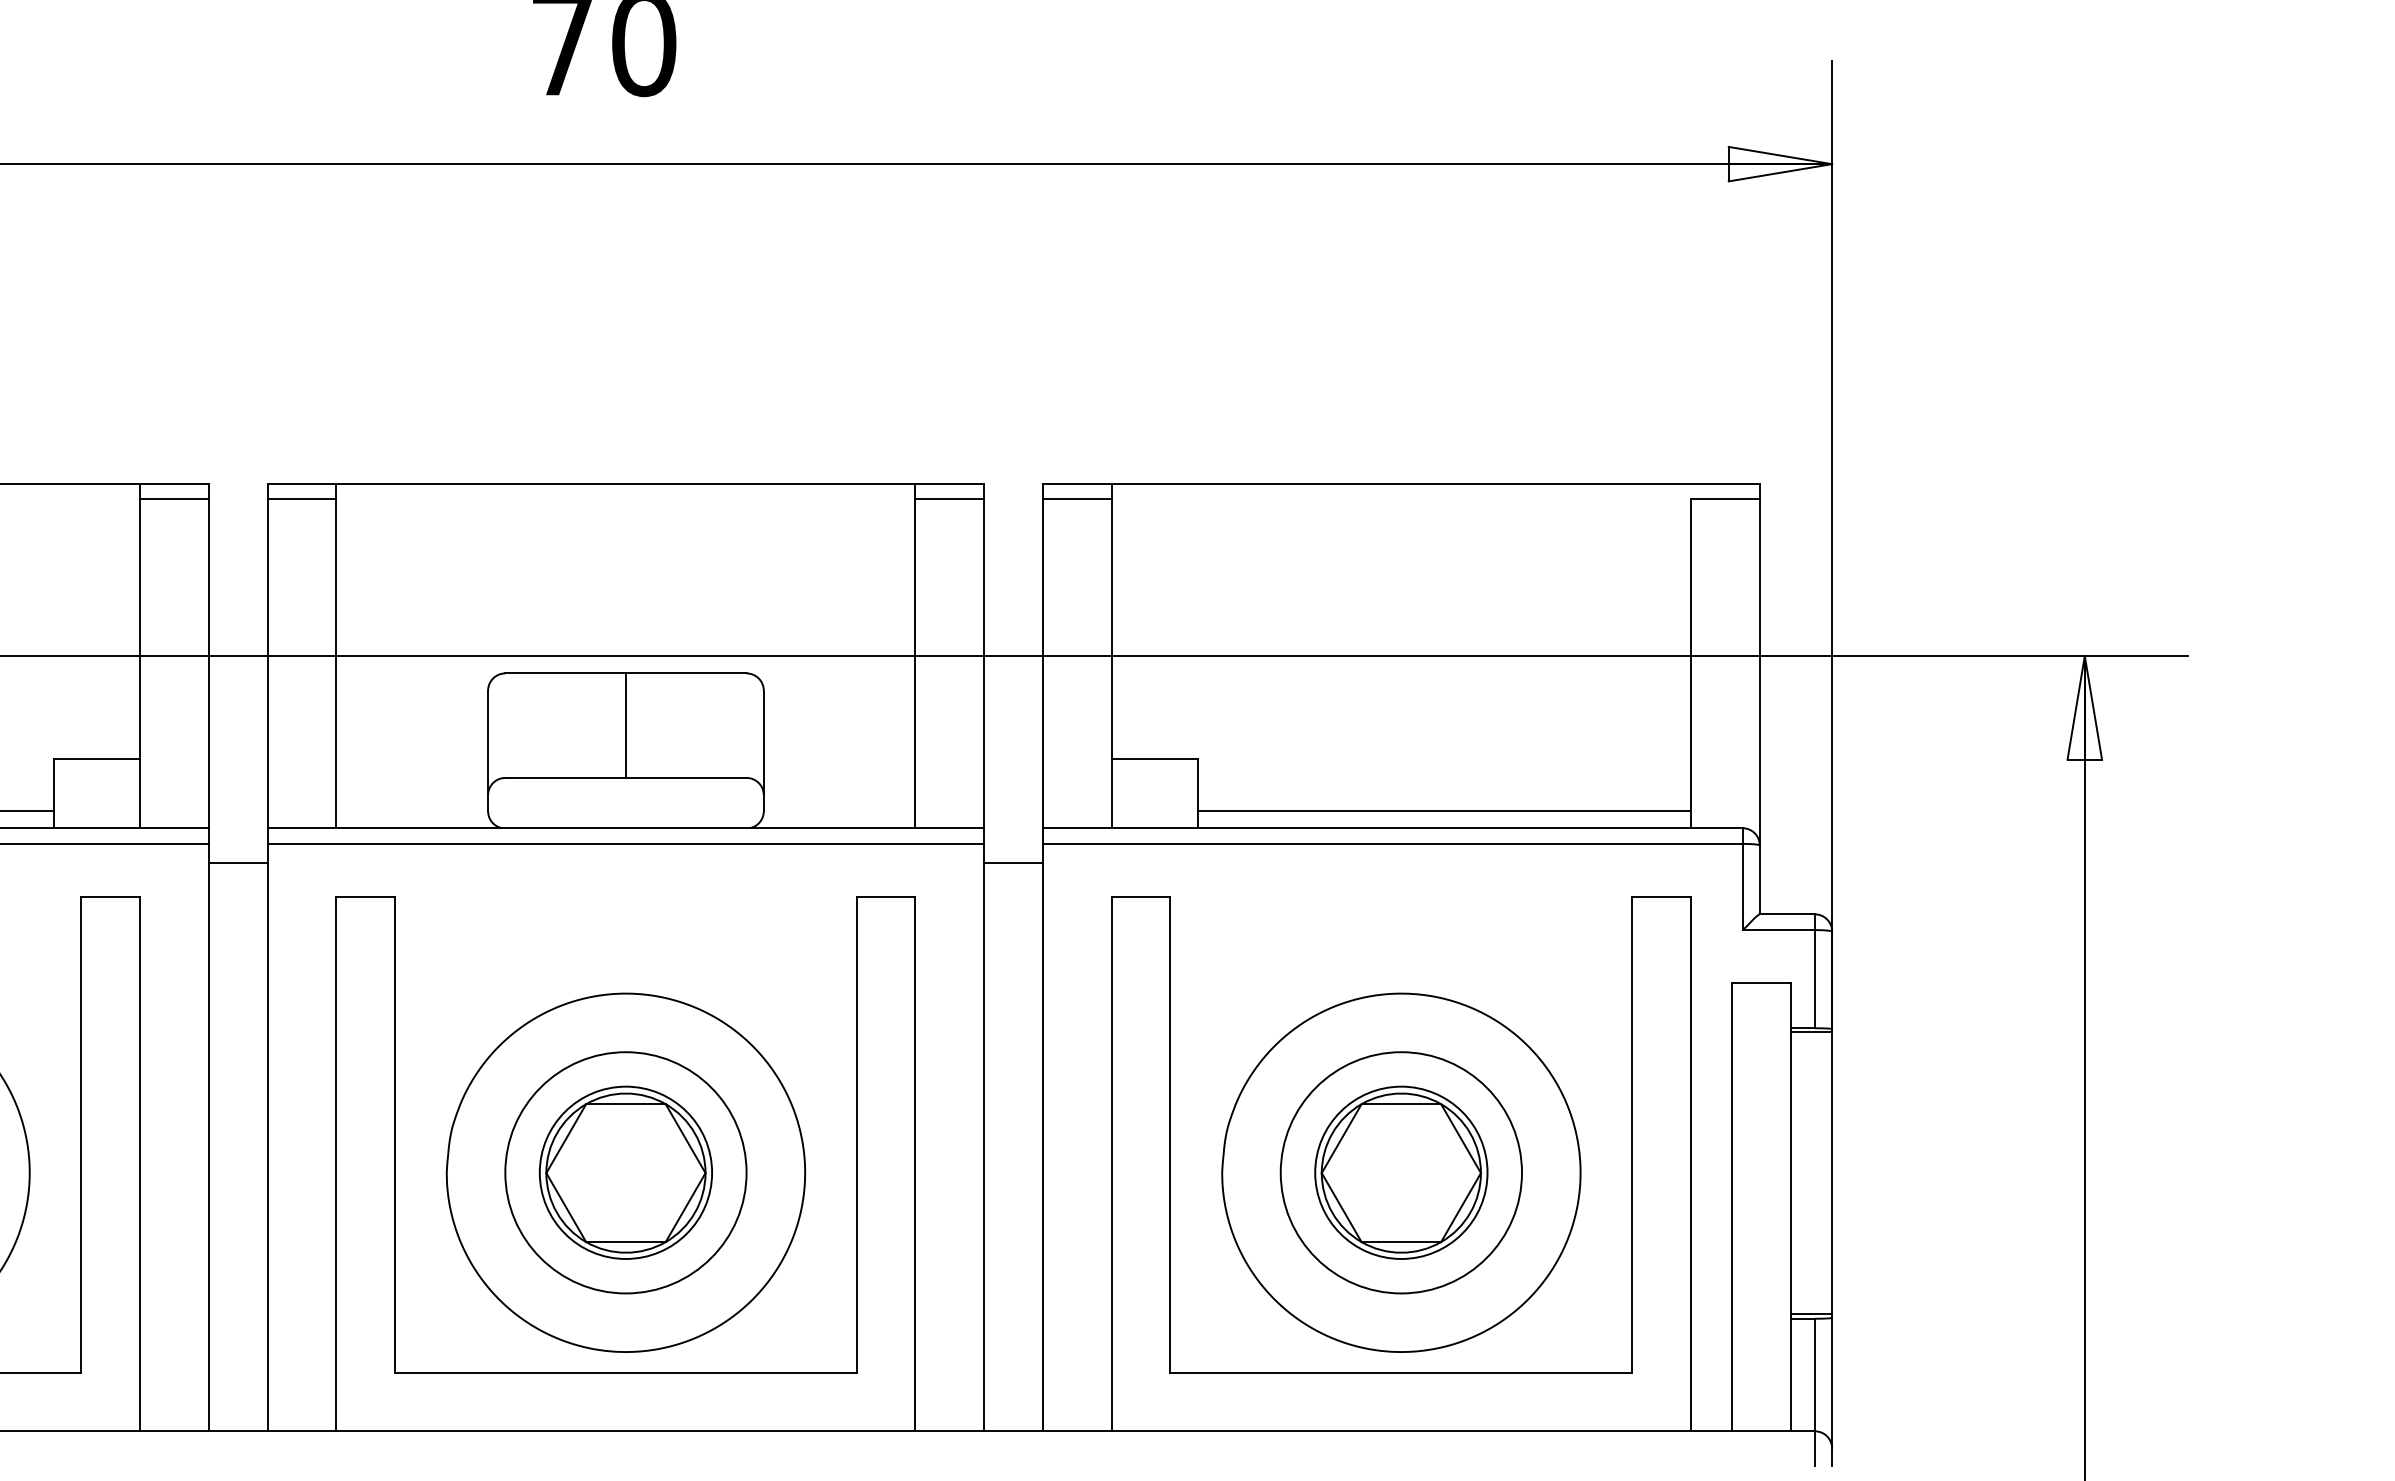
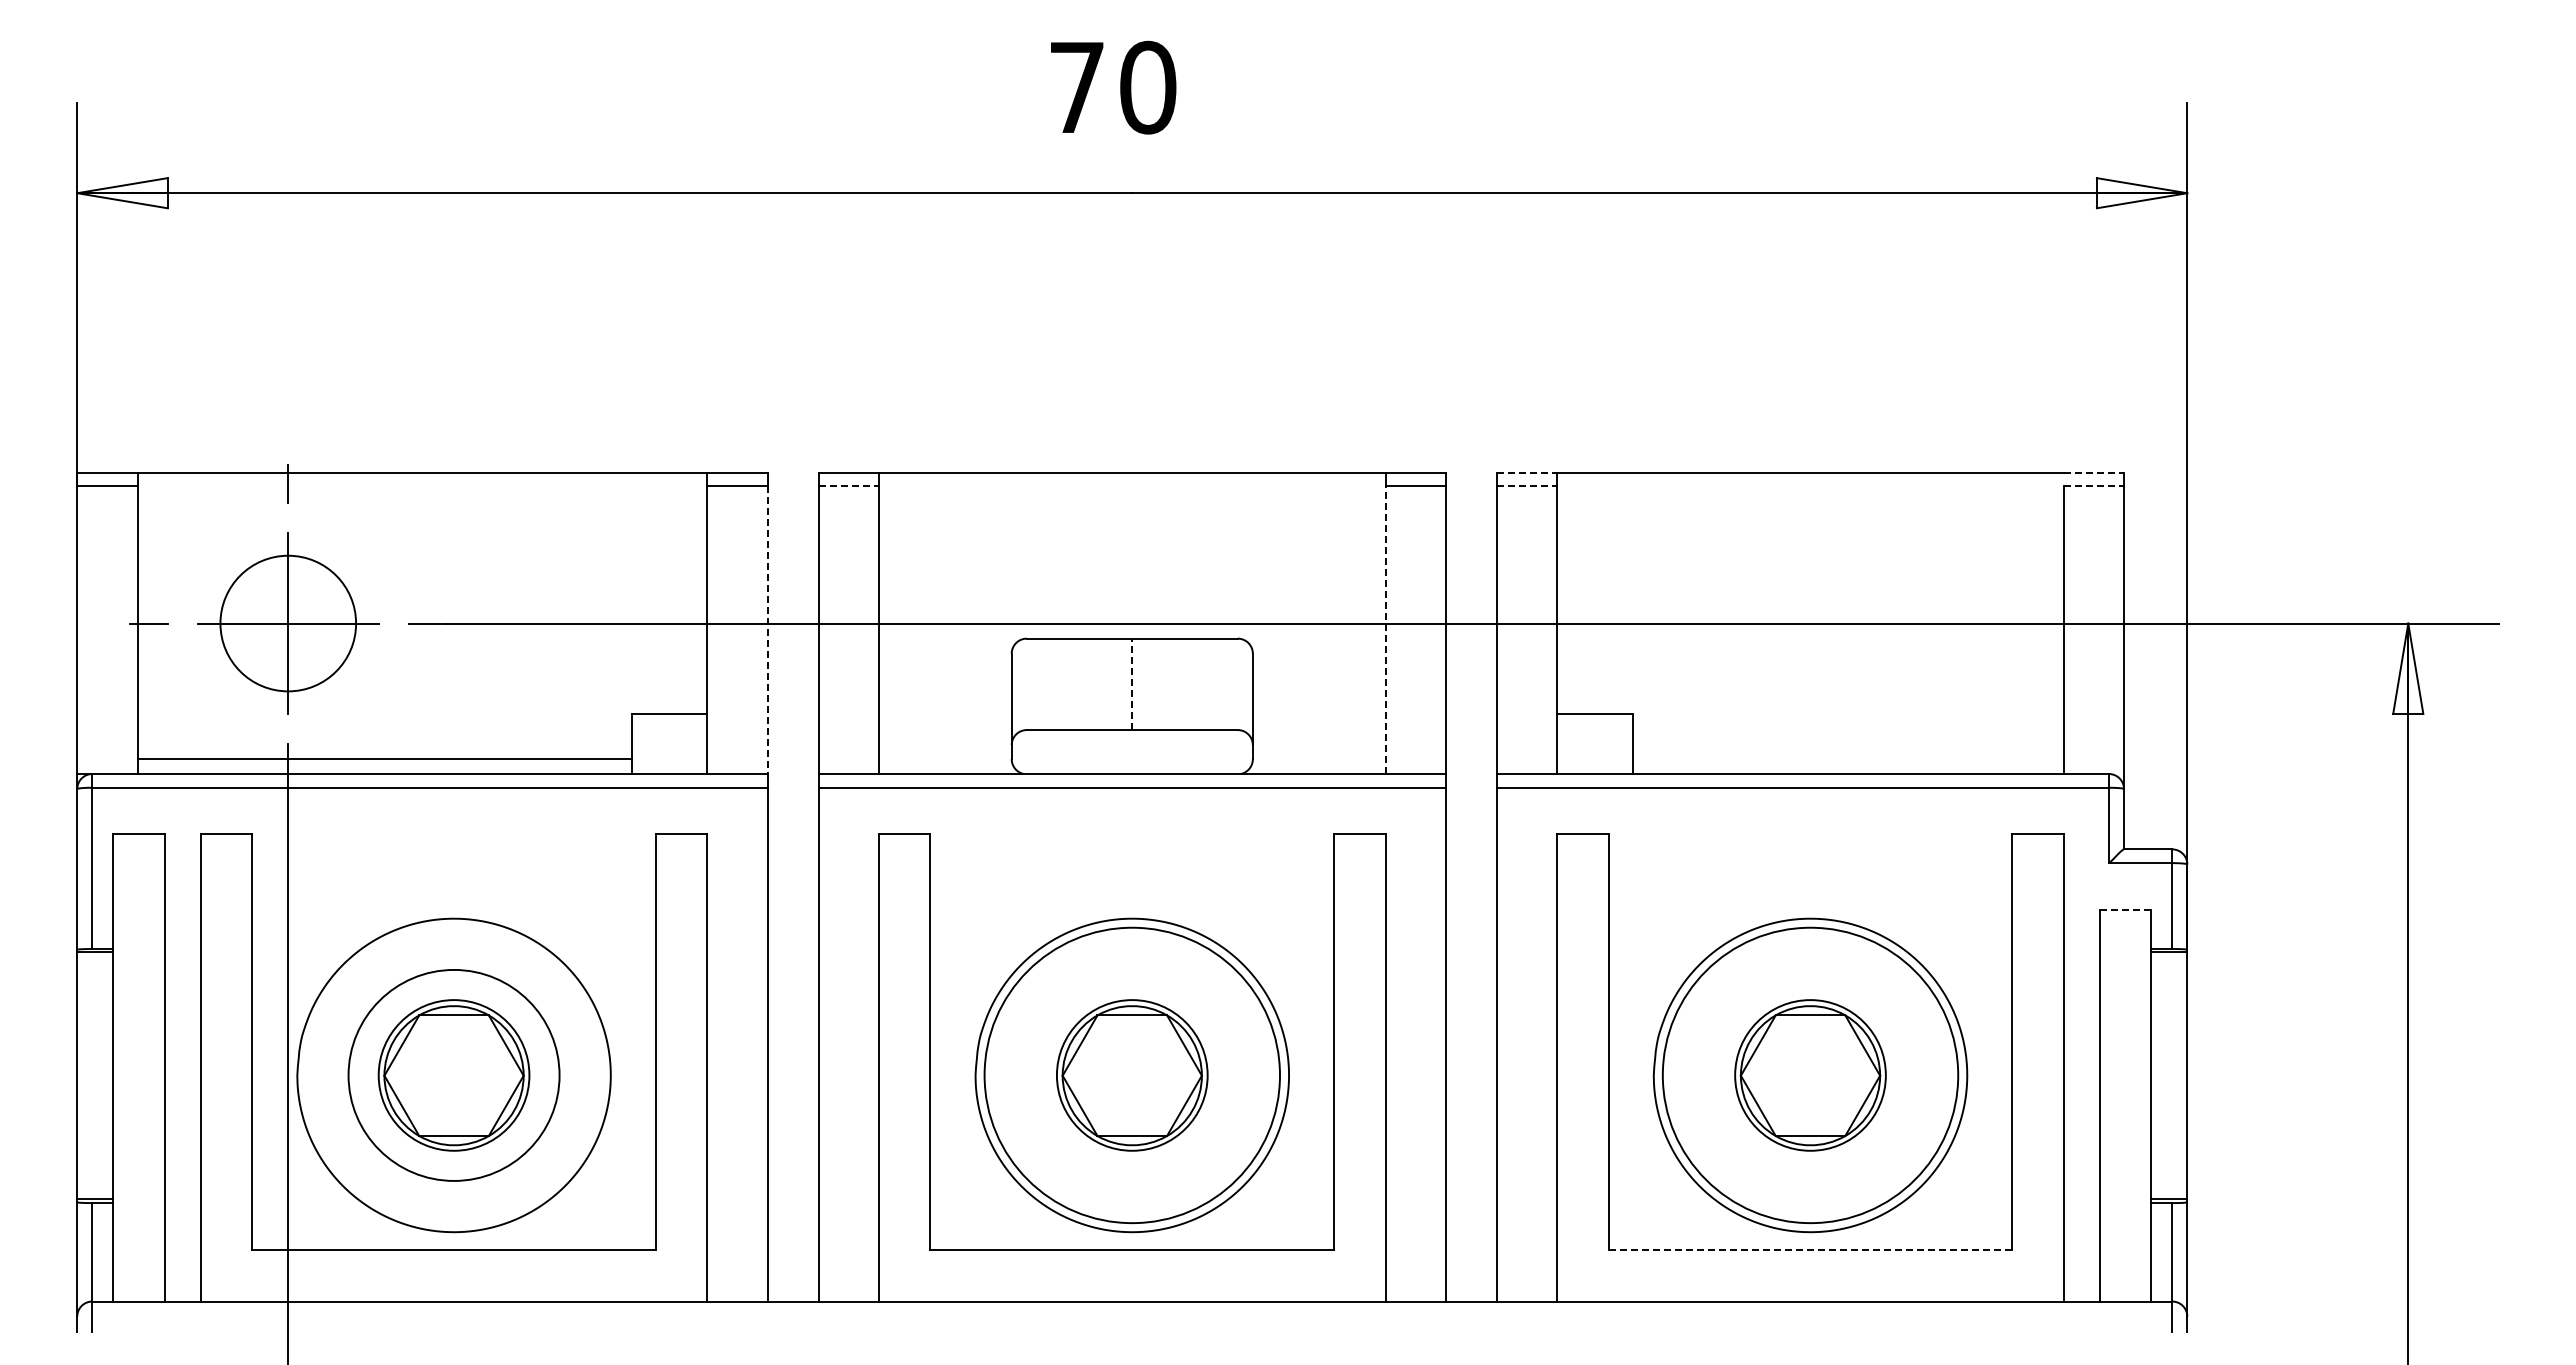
line: (1077, 483) -> (1527, 472), solid -> dashed
line: (1726, 483) -> (2094, 472), solid -> dashed
line: (302, 499) -> (849, 486), solid -> dashed
line: (1077, 499) -> (1527, 486), solid -> dashed
line: (1726, 499) -> (2094, 486), solid -> dashed
line: (208, 664) -> (767, 630), solid -> dashed
line: (915, 664) -> (1385, 630), solid -> dashed
line: (626, 725) -> (1132, 684), solid -> dashed
line: (1443, 811) -> (1847, 759), removed
line: (237, 863) -> (792, 804), removed
line: (1013, 863) -> (1471, 804), removed
line: (1761, 983) -> (2125, 909), solid -> dashed
circle: (625, 1171) -> (1131, 1074), size x1.4
circle: (1401, 1171) -> (1810, 1074), size x1.4
line: (1401, 1372) -> (1810, 1250), solid -> dashed

